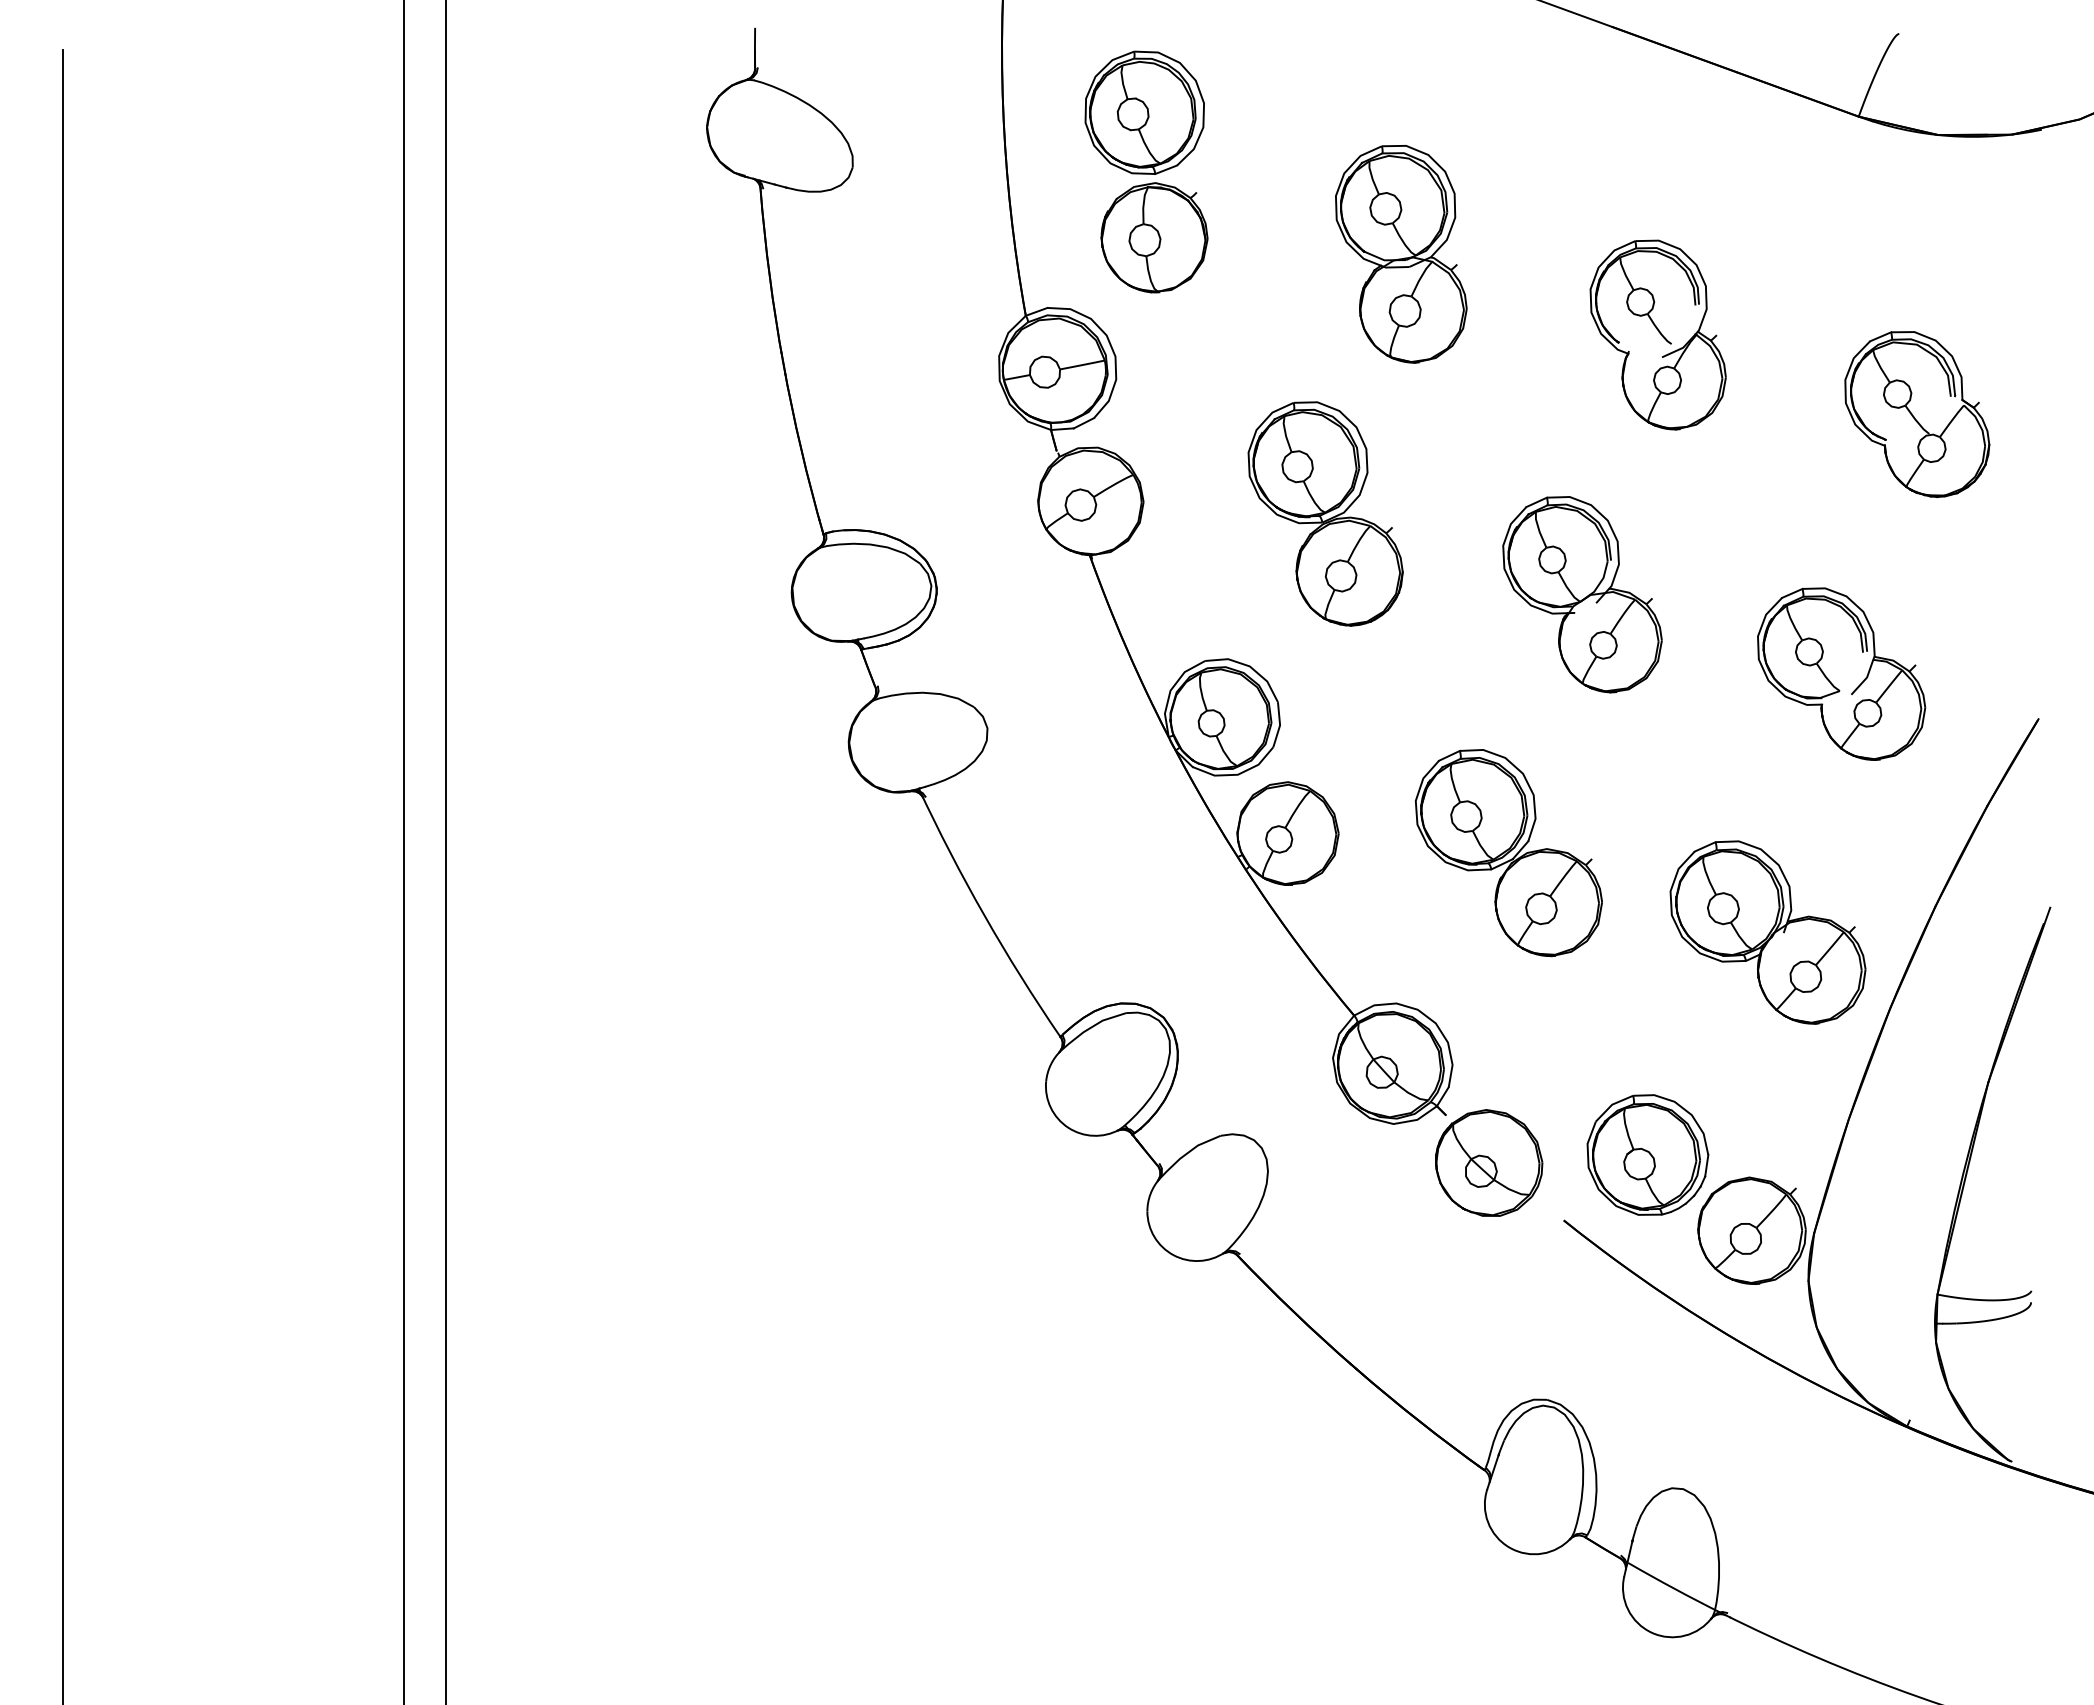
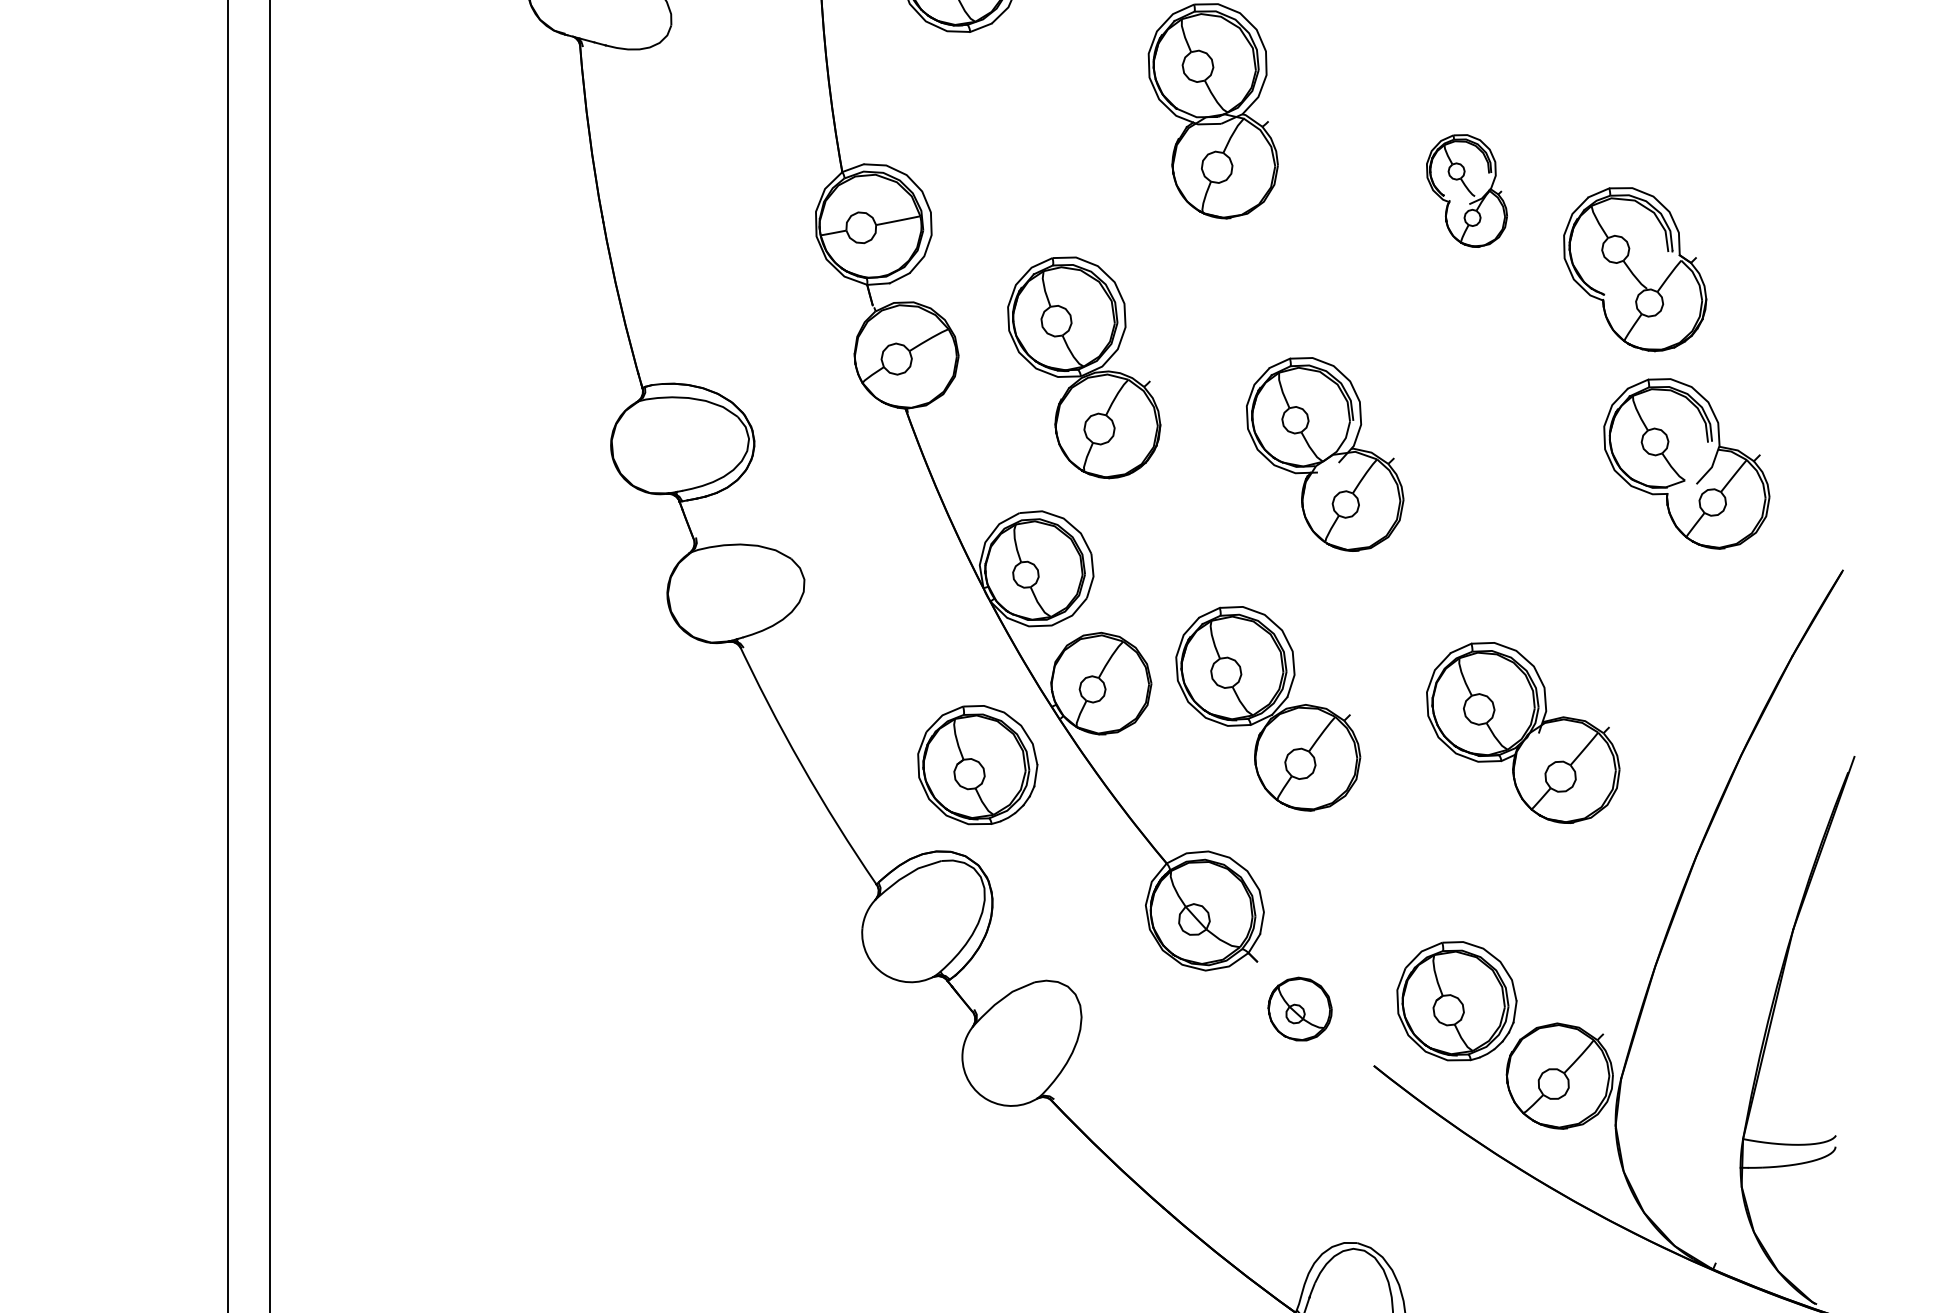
part: (1154, 237) -> (969, 94), removed
part: (1657, 334) -> (1466, 190), size x0.6
part: (1917, 414) -> (1635, 269), moved
part: (1325, 513) -> (1084, 367), moved
part: (1582, 594) -> (1325, 454), moved
part: (1841, 673) -> (1686, 463), moved
part: (1508, 853) -> (1267, 709), moved
part: (1162, 915) -> (977, 764), added
part: (1767, 932) -> (1522, 732), moved
part: (1489, 1162) -> (1300, 1008), size x0.6

